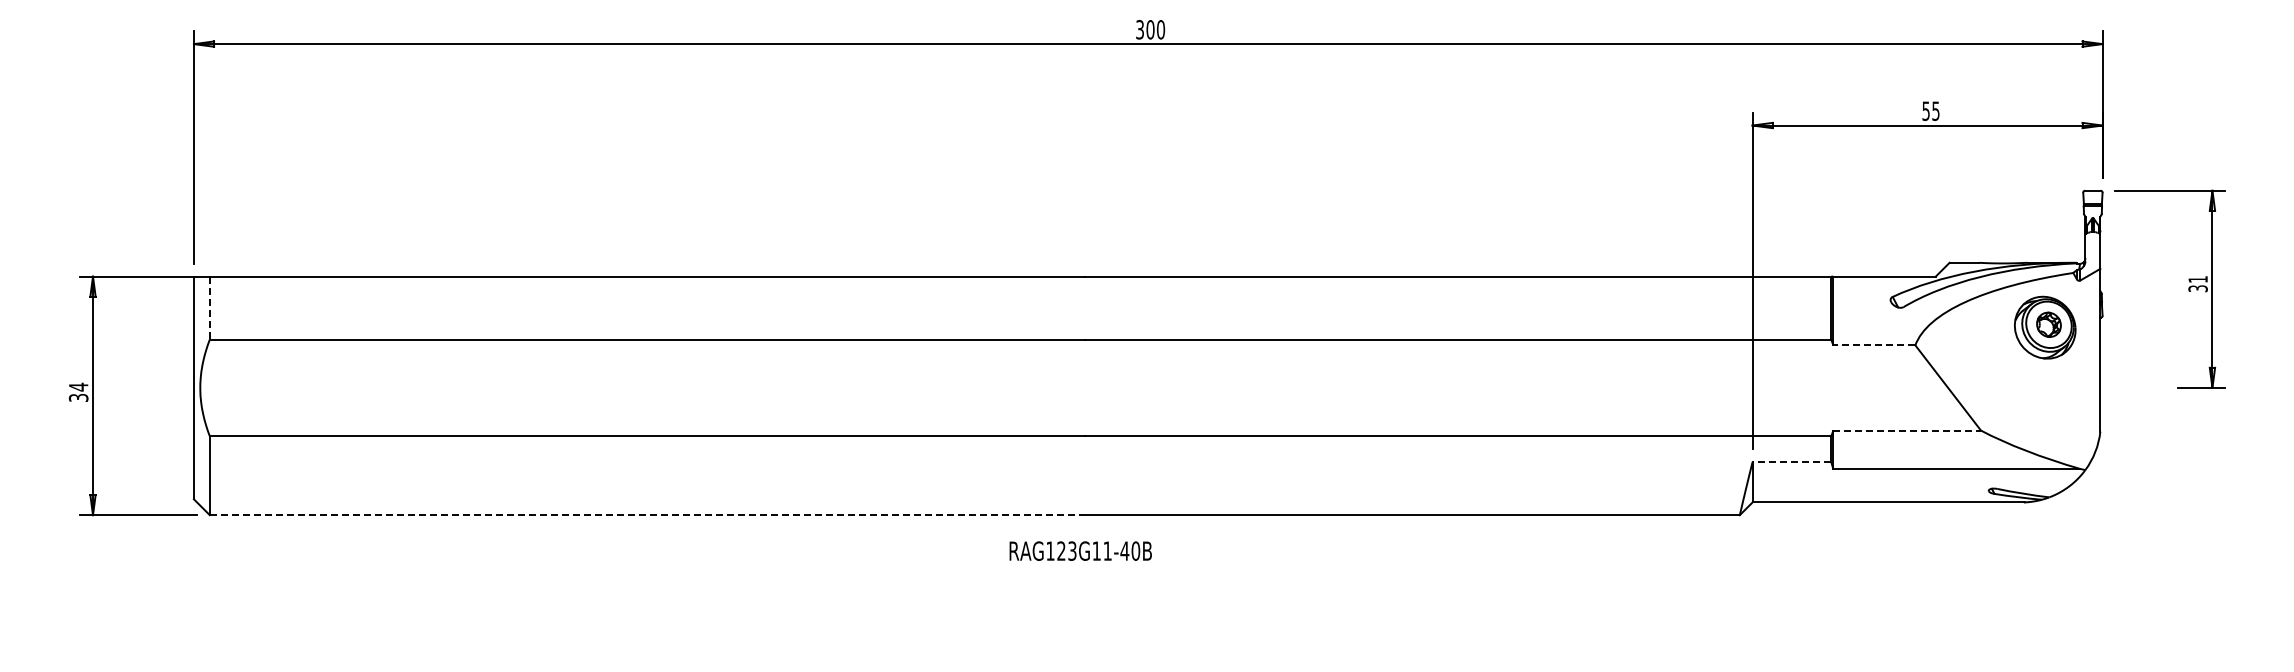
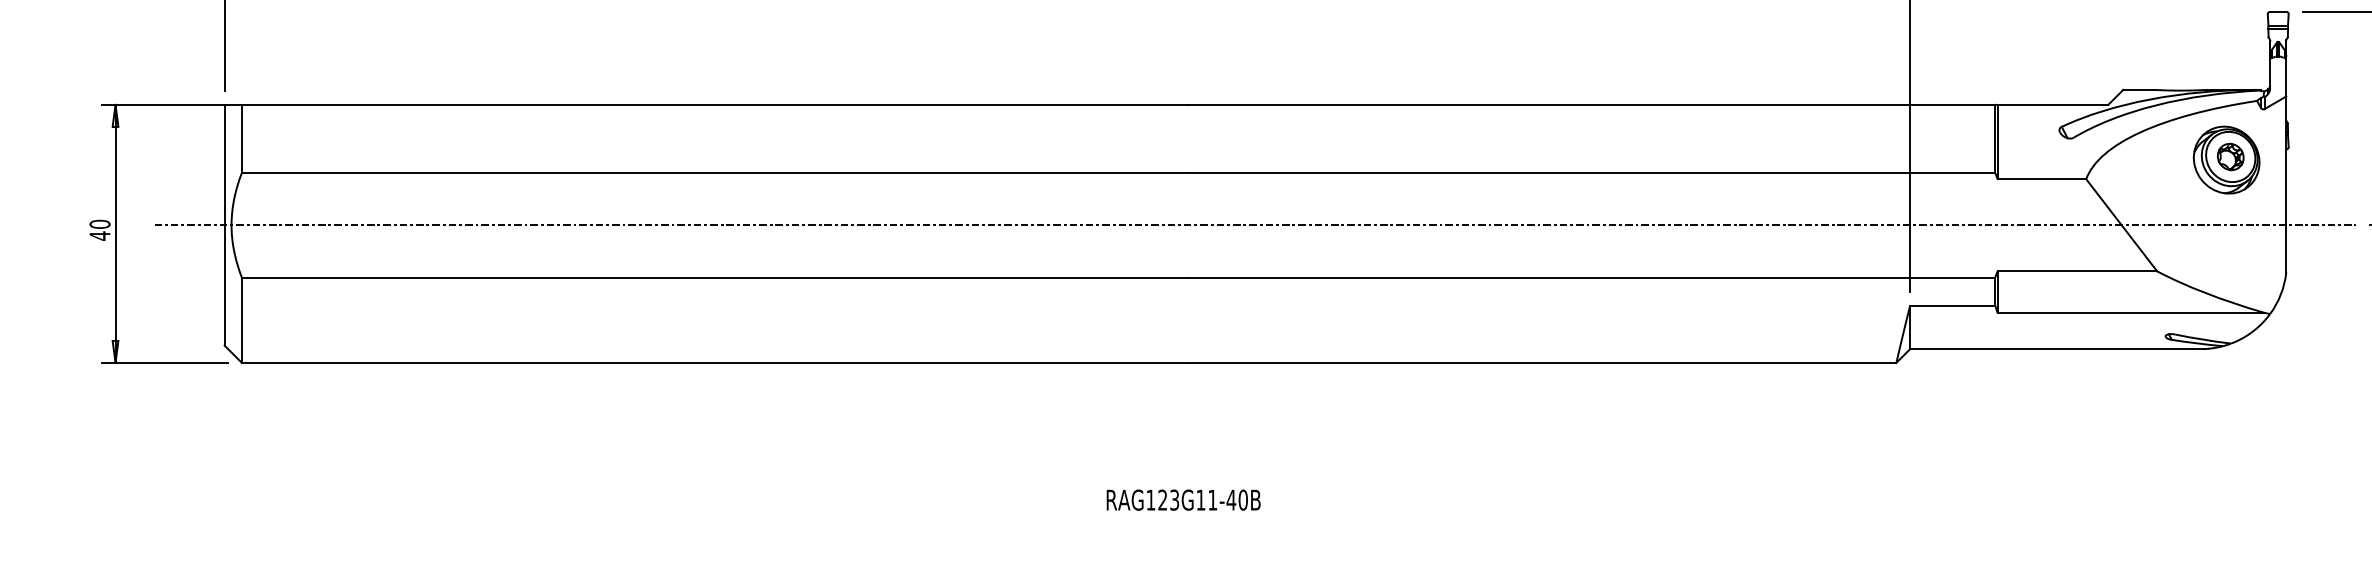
line: (209, 308) -> (241, 139), dashed -> solid
line: (1873, 345) -> (2040, 179), dashed -> solid
line: (1147, 387) -> (1255, 224), added
text: (78, 392) -> (99, 230), 34 -> 40
line: (1907, 430) -> (2077, 271), dashed -> solid
line: (1791, 462) -> (1952, 305), dashed -> solid
line: (647, 515) -> (715, 363), dashed -> solid
text: (1080, 550) -> (1183, 499), moved

